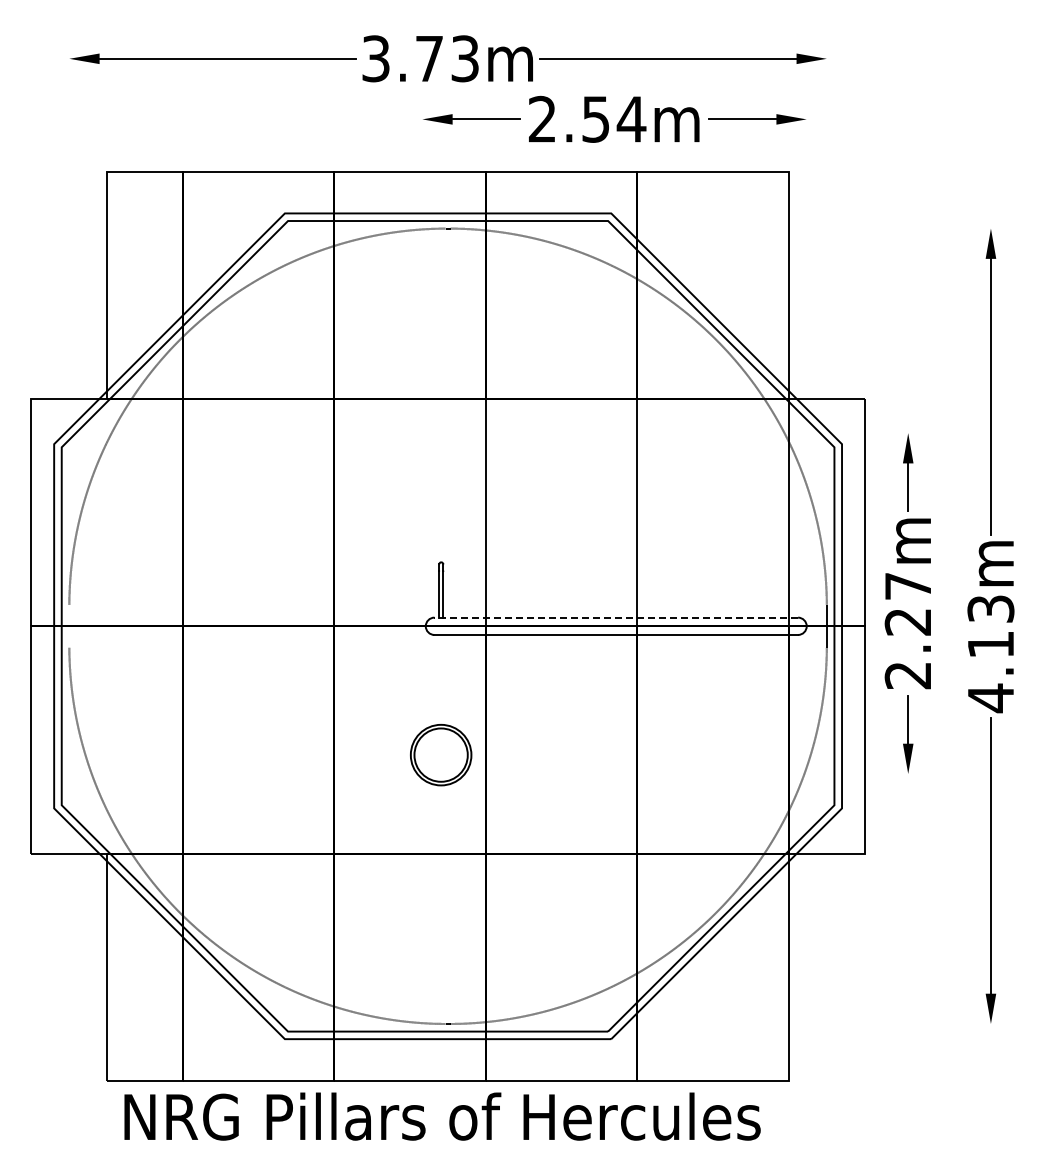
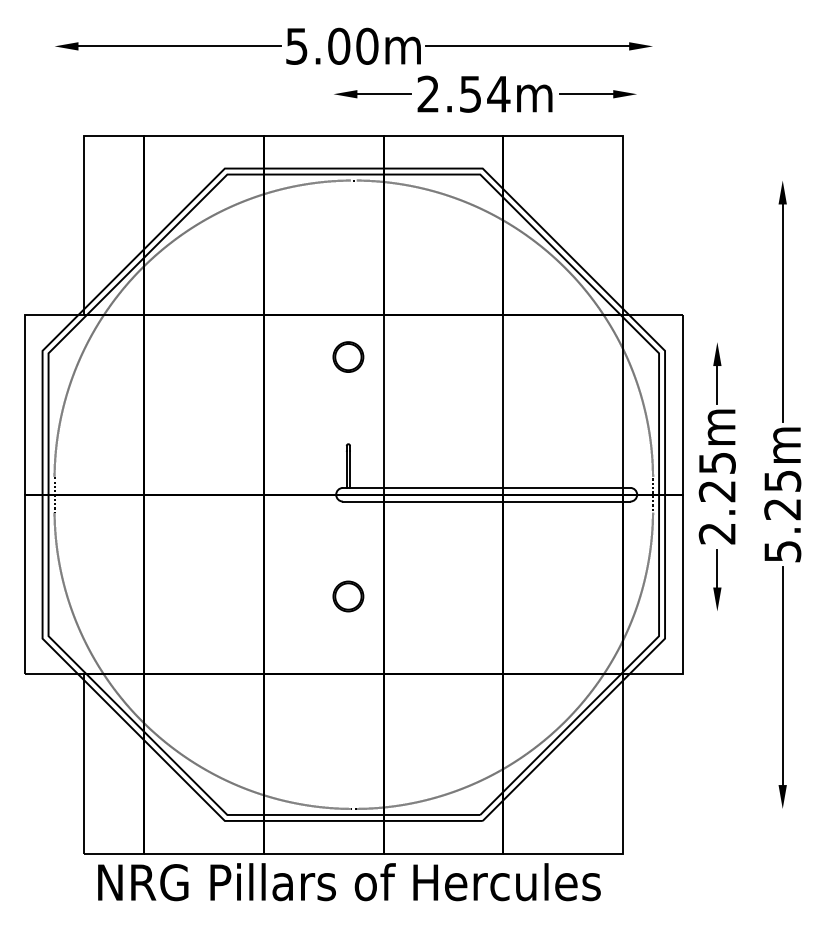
text: (421, 58) -> (332, 46), 3.73m -> 5.00m
part: (441, 451) -> (348, 356), added
text: (908, 586) -> (717, 463), 2.27m -> 2.25m
line: (616, 617) -> (486, 487), dashed -> solid
text: (990, 654) -> (782, 517), 4.13m -> 5.25m
part: (441, 754) -> (348, 596), size x0.62

